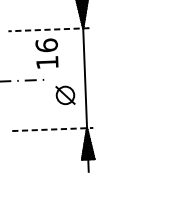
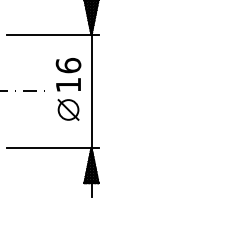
line: (48, 29) -> (52, 34), dashed -> solid
text: (47, 53) -> (68, 74), moved
line: (52, 129) -> (52, 147), dashed -> solid

